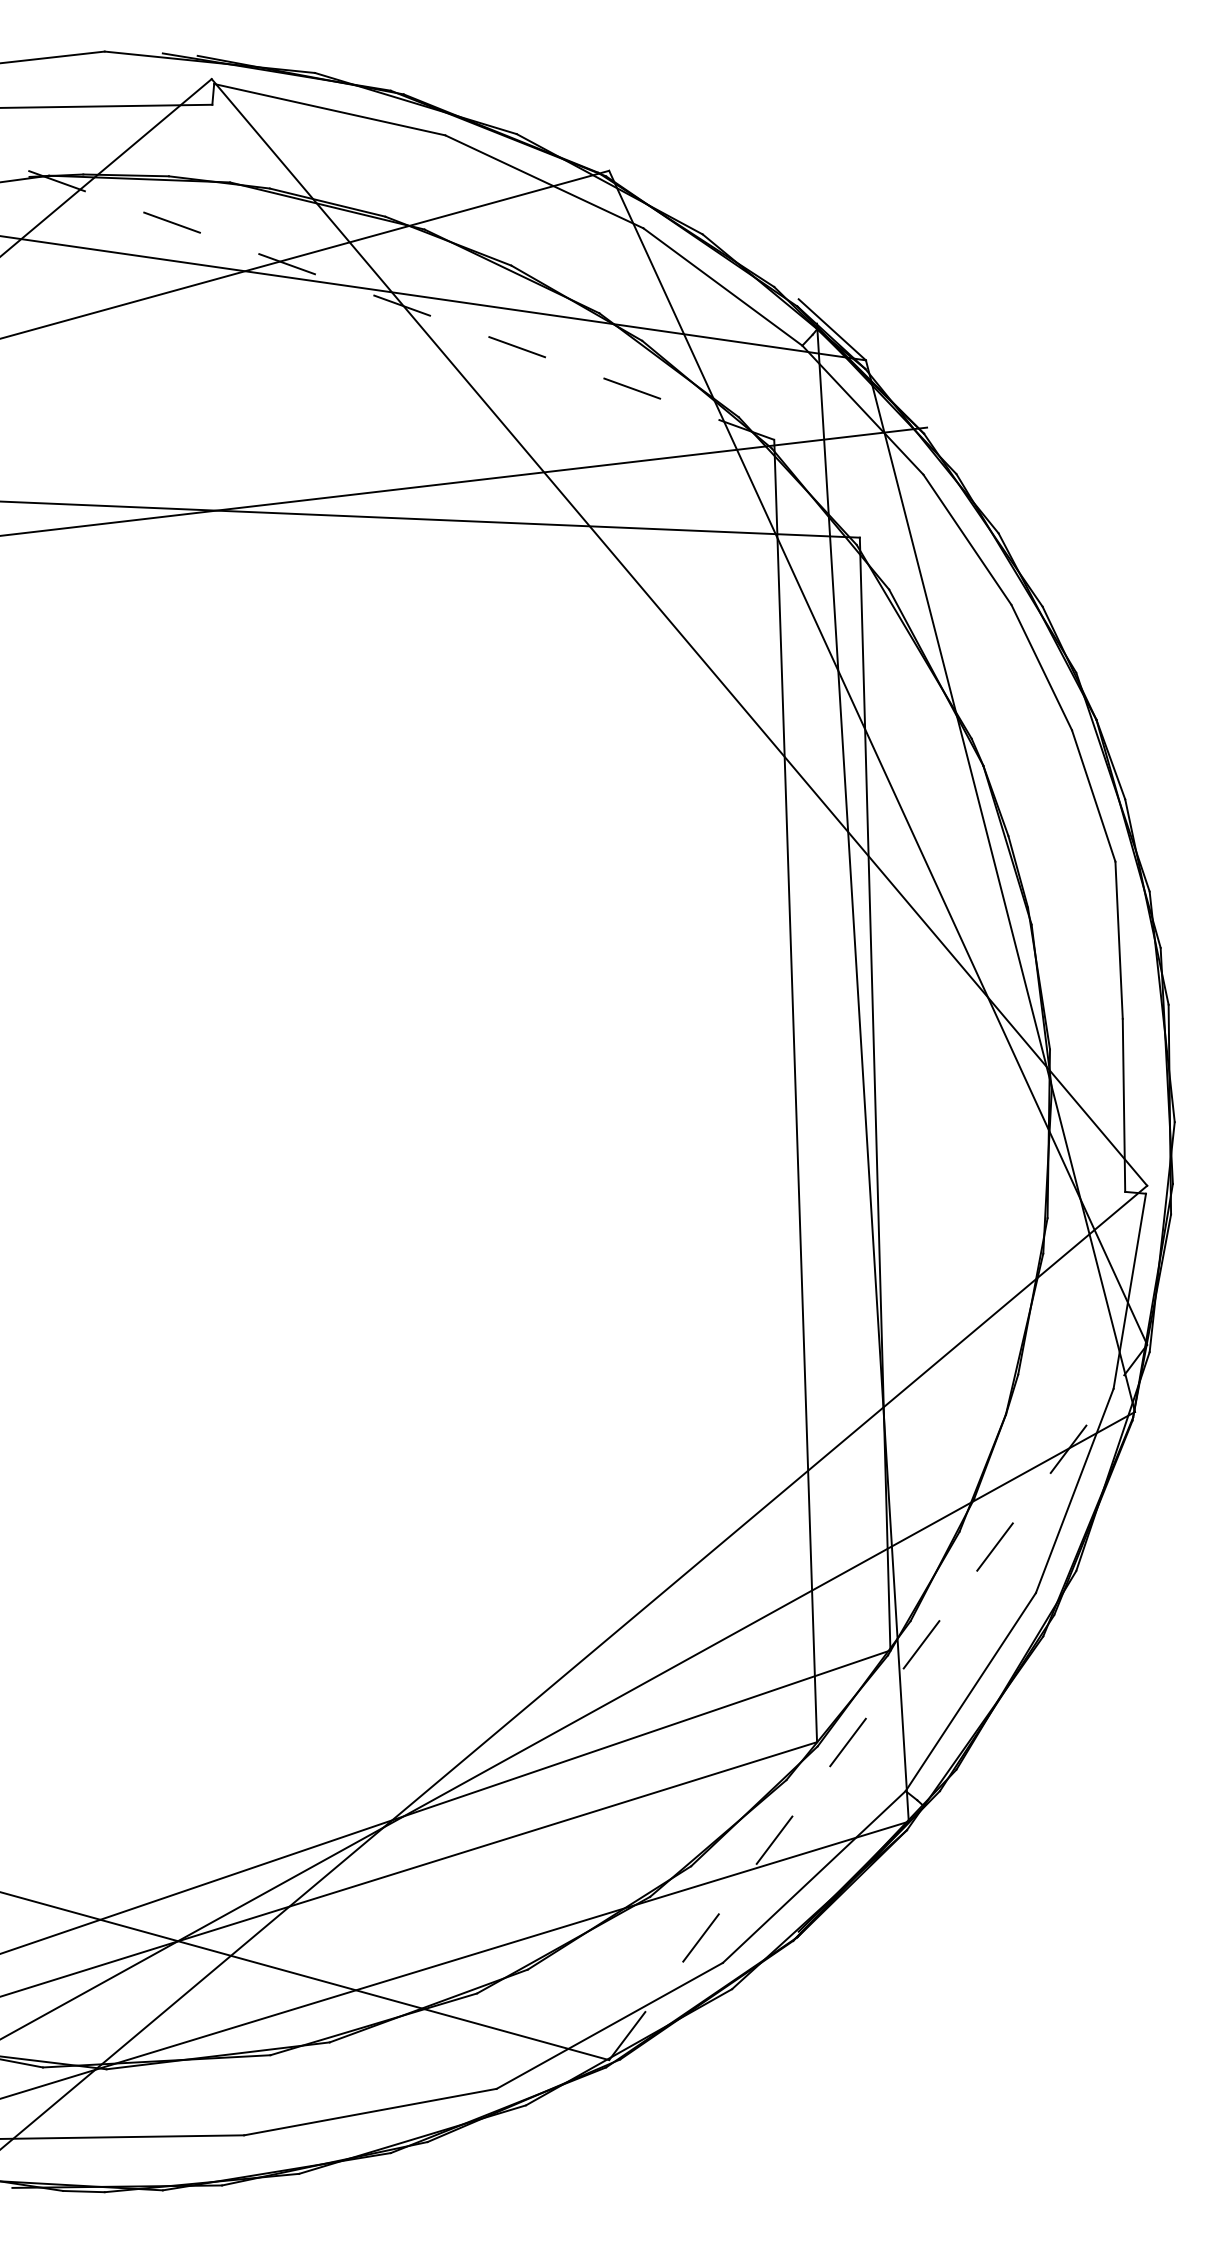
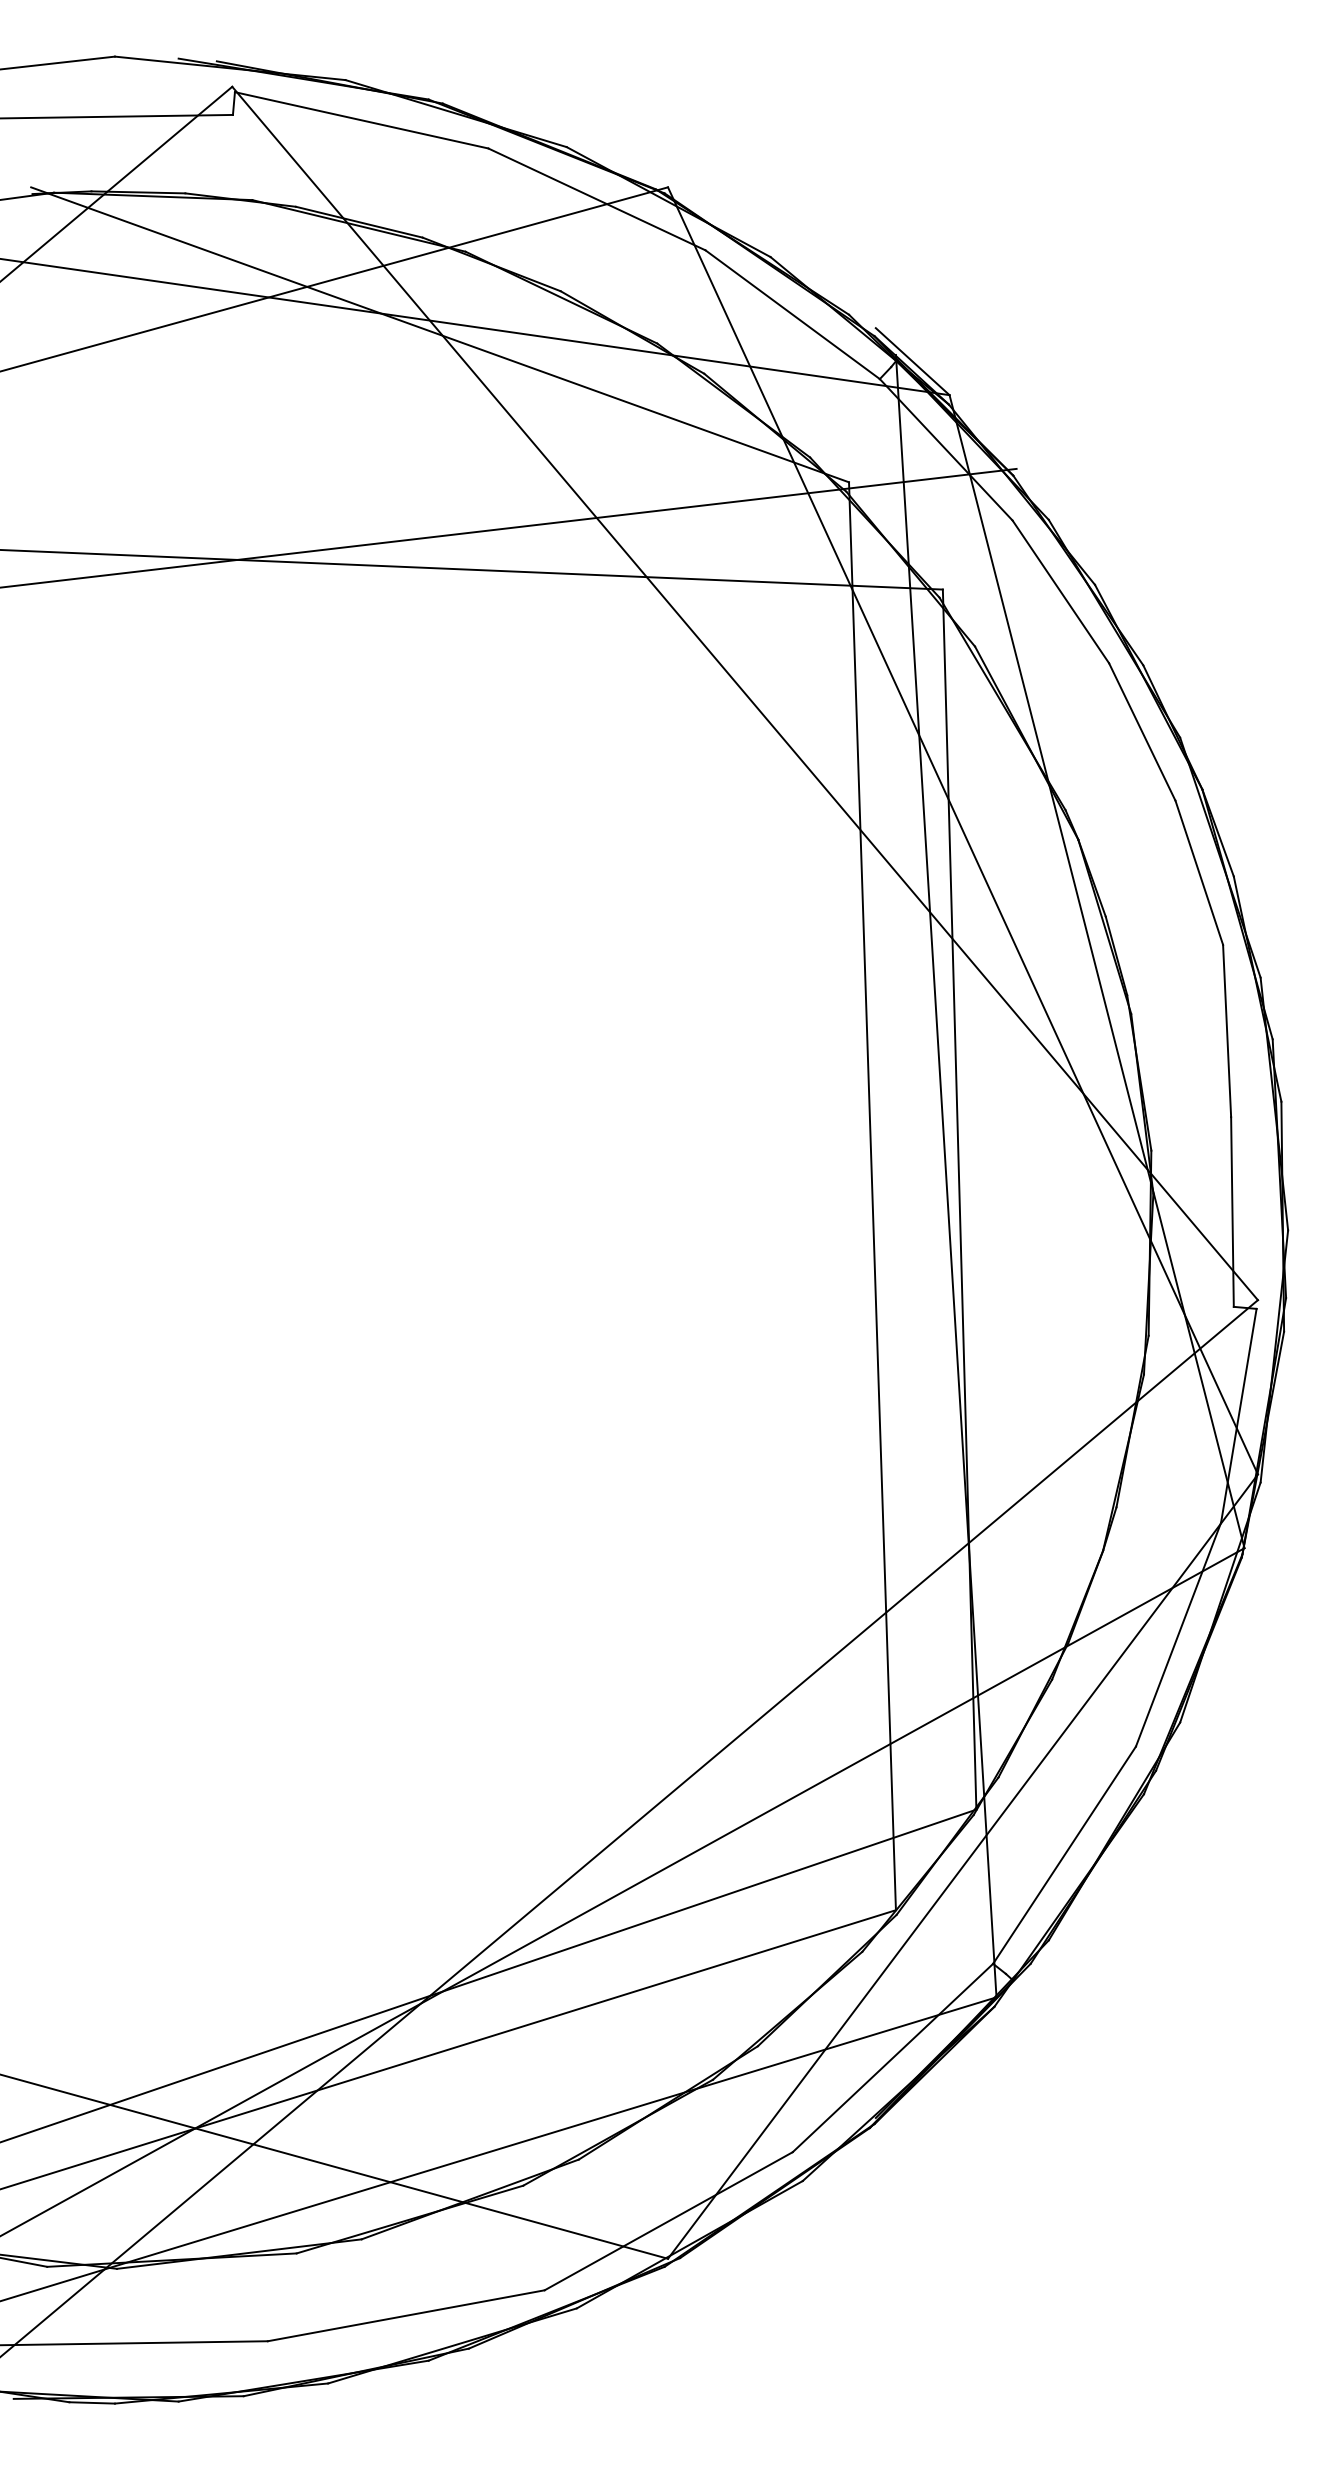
line: (401, 305) -> (440, 335), dashed -> solid
line: (878, 1702) -> (963, 1866), dashed -> solid

